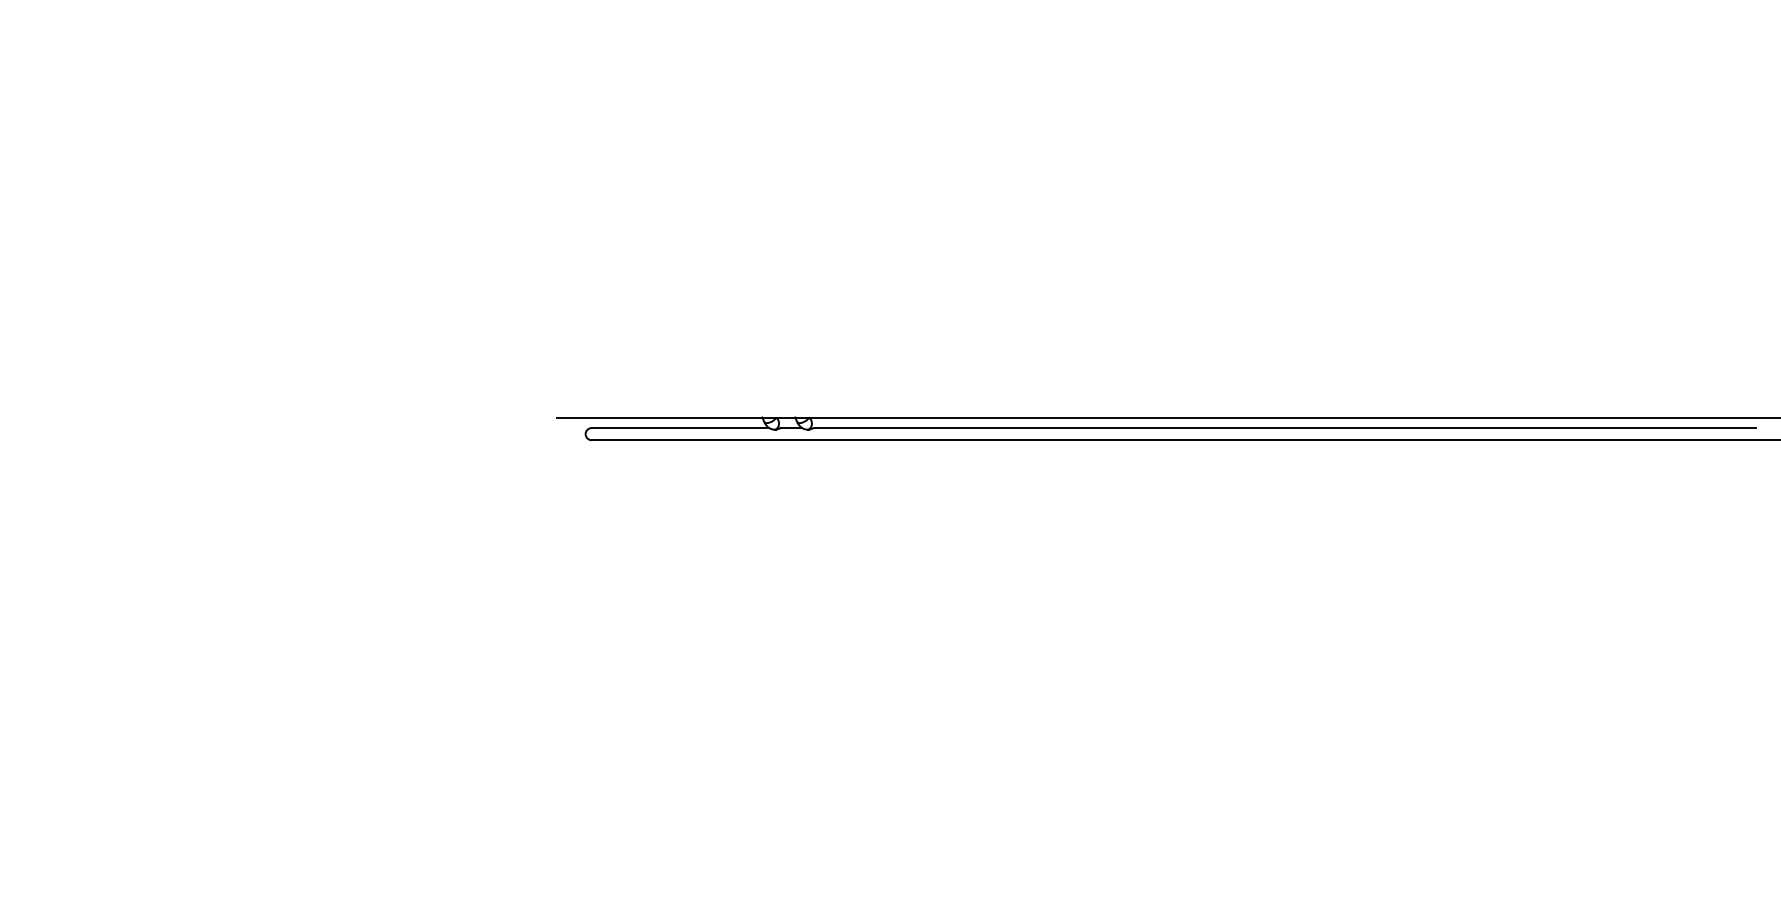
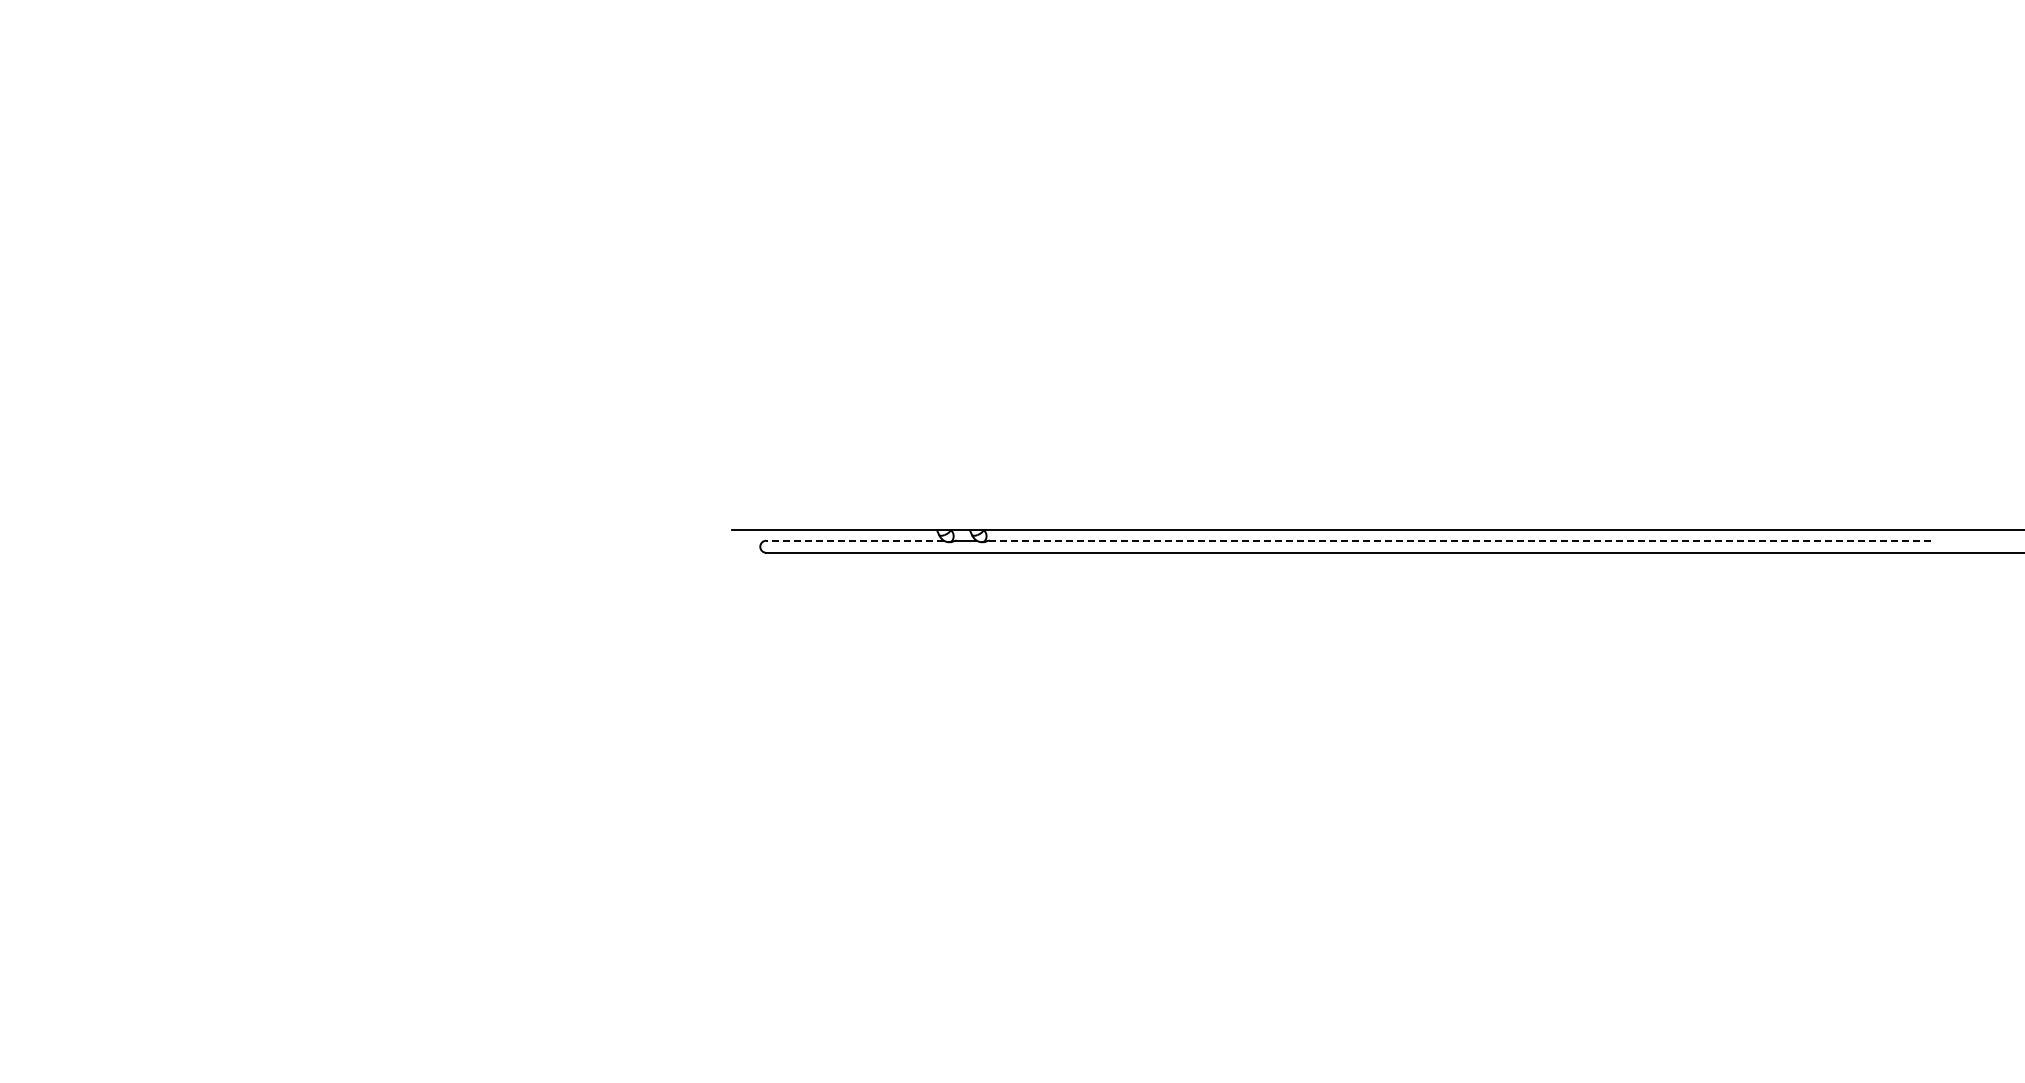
line: (679, 427) -> (854, 540), solid -> dashed
line: (1285, 427) -> (1460, 540), solid -> dashed

